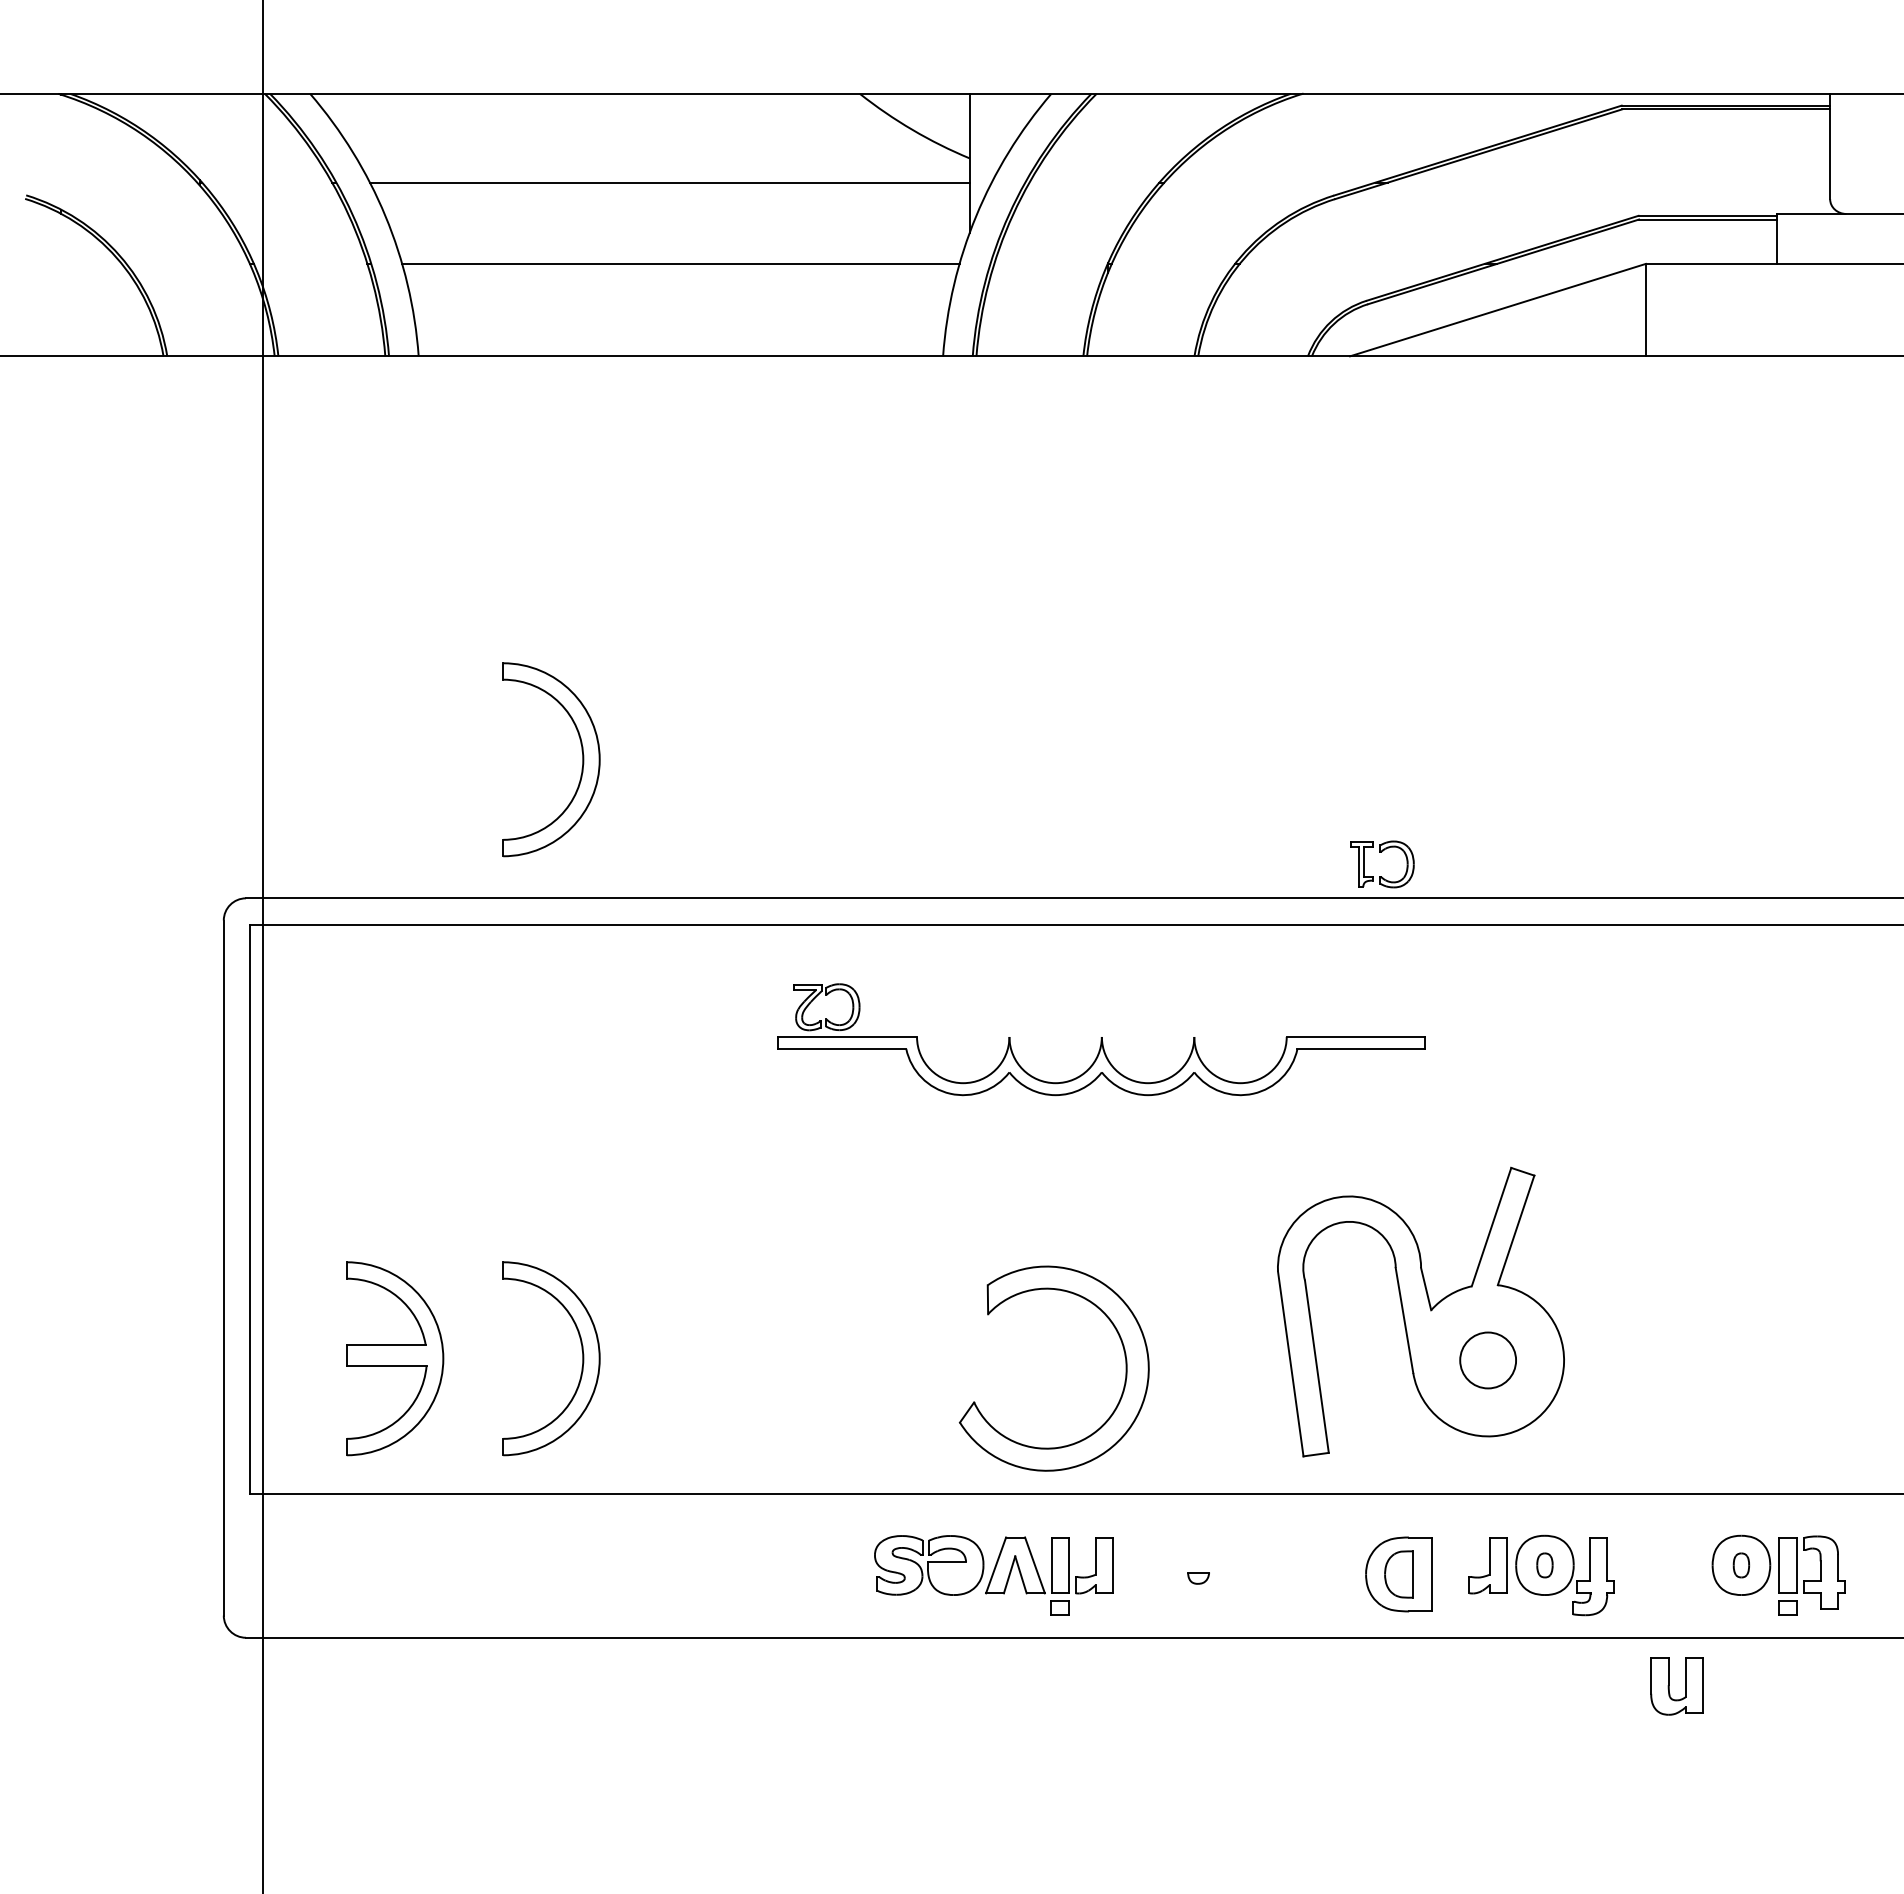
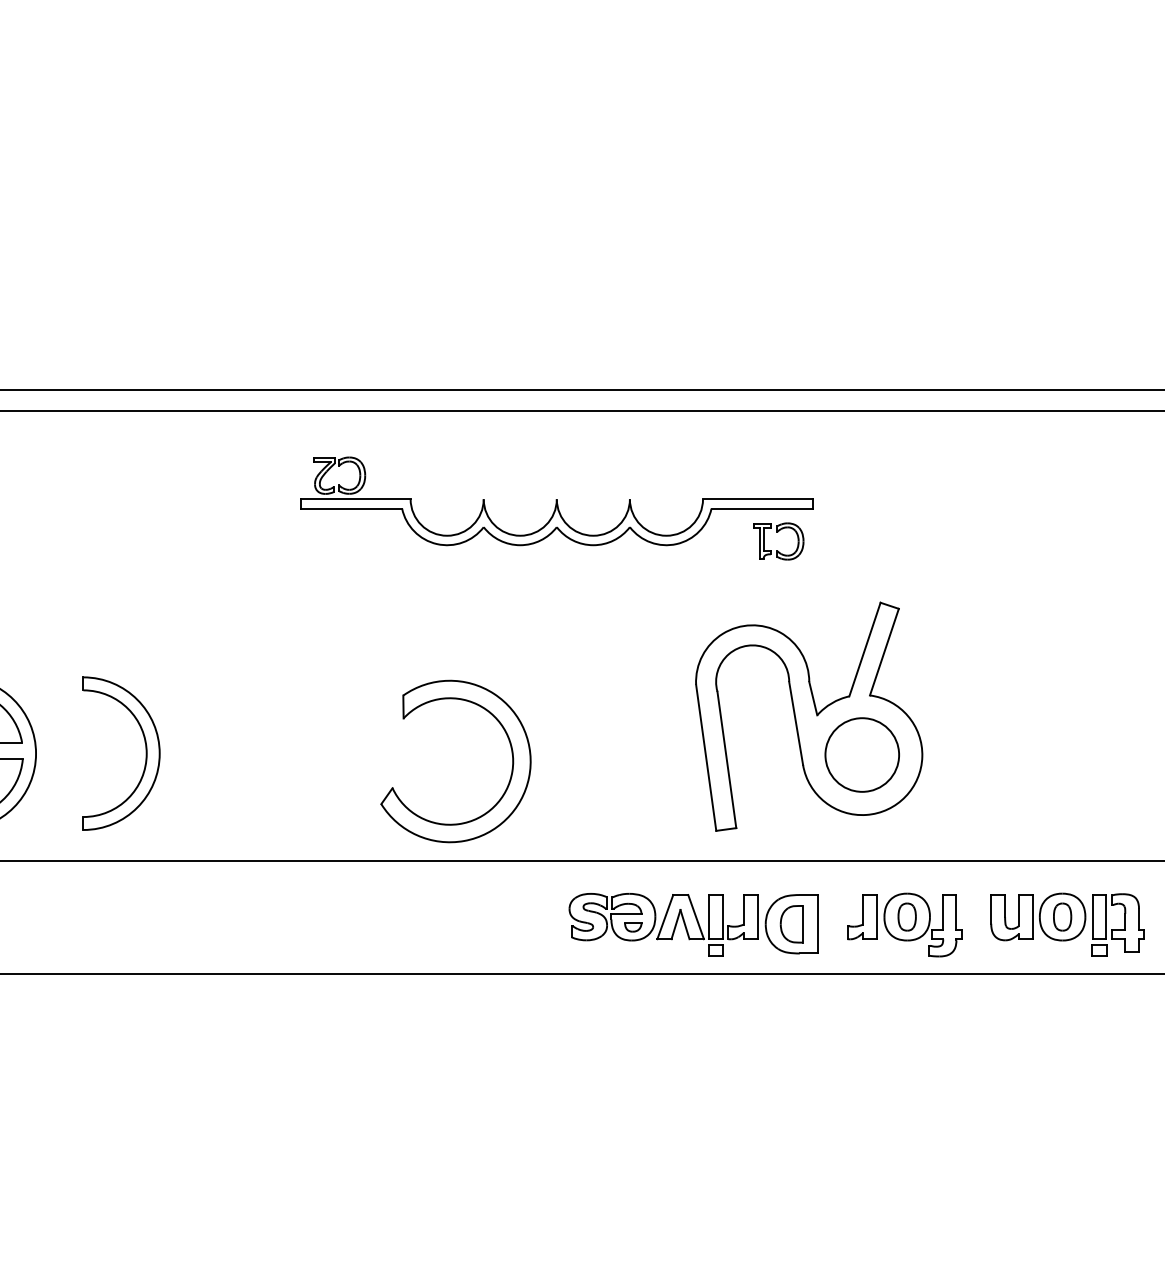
part: (582, 759) -> (146, 279), removed
part: (1382, 876) -> (778, 551), moved
circle: (1487, 1360) -> (861, 755), size x1.67
part: (1125, 1368) -> (512, 761), moved
part: (1544, 1565) -> (906, 917), size x1.43
part: (1741, 1565) -> (1062, 917), size x1.43
part: (993, 1575) -> (663, 925), moved
part: (1669, 1686) -> (1005, 917), moved

